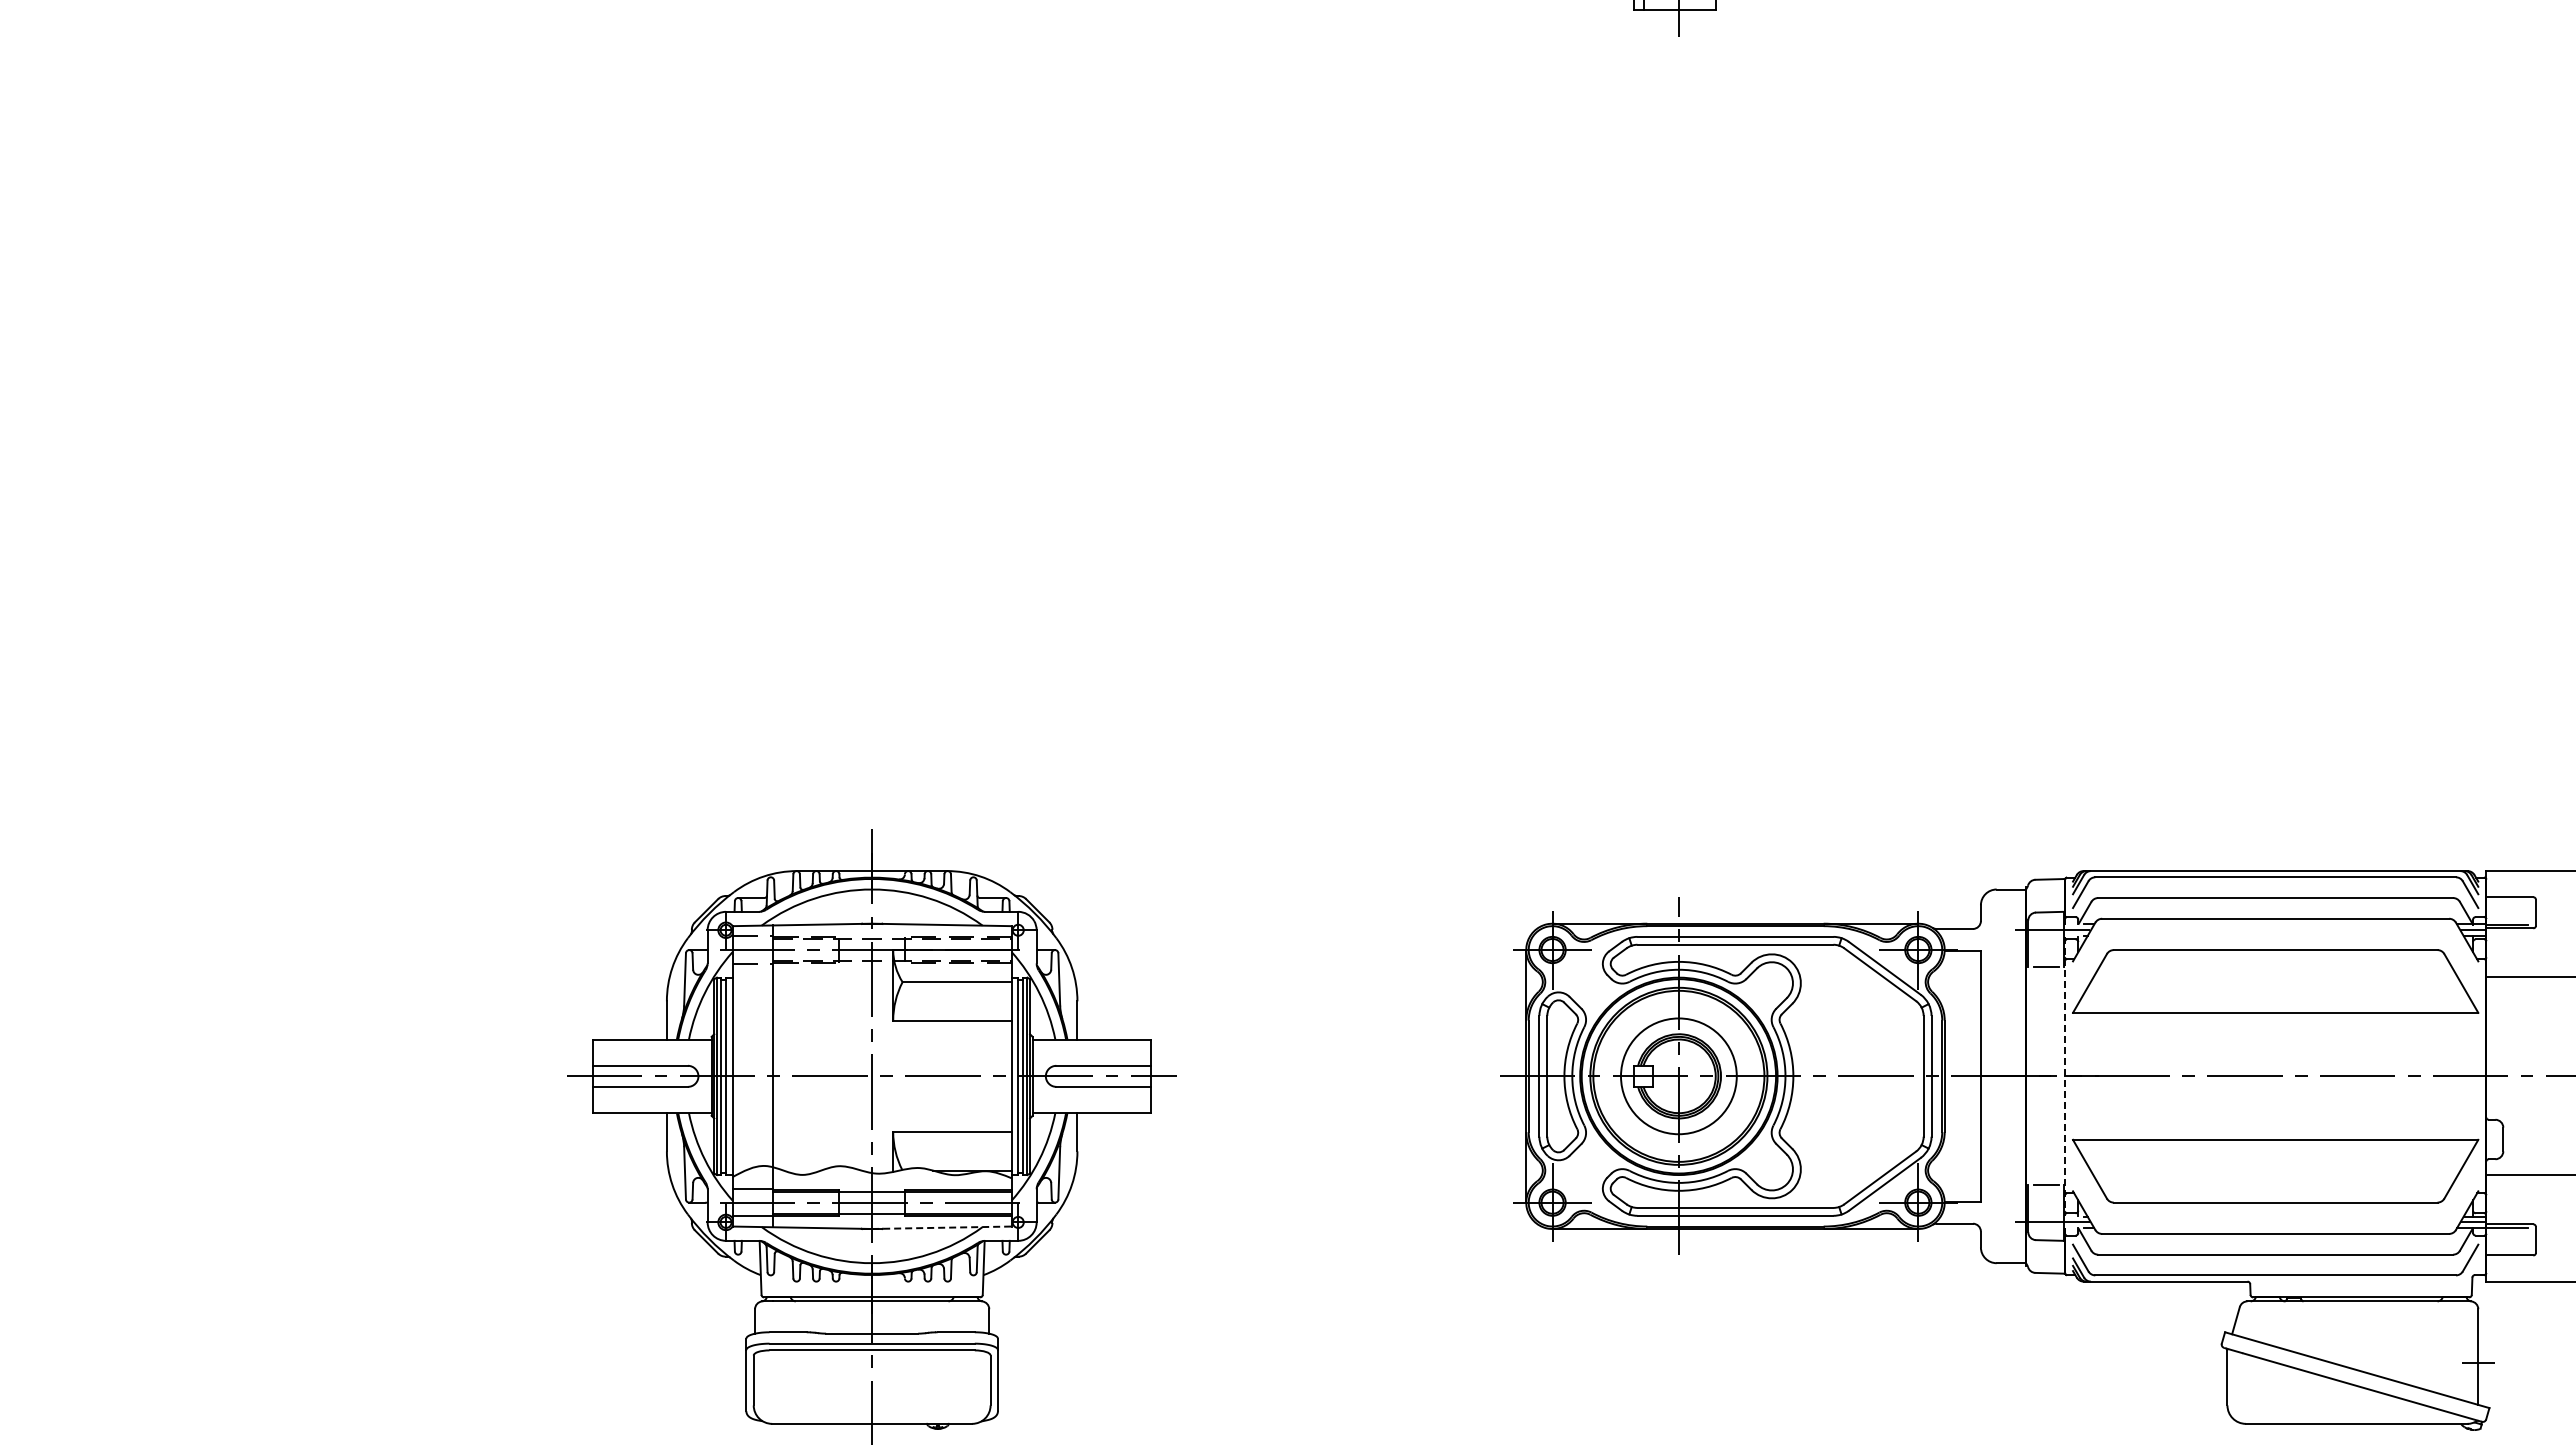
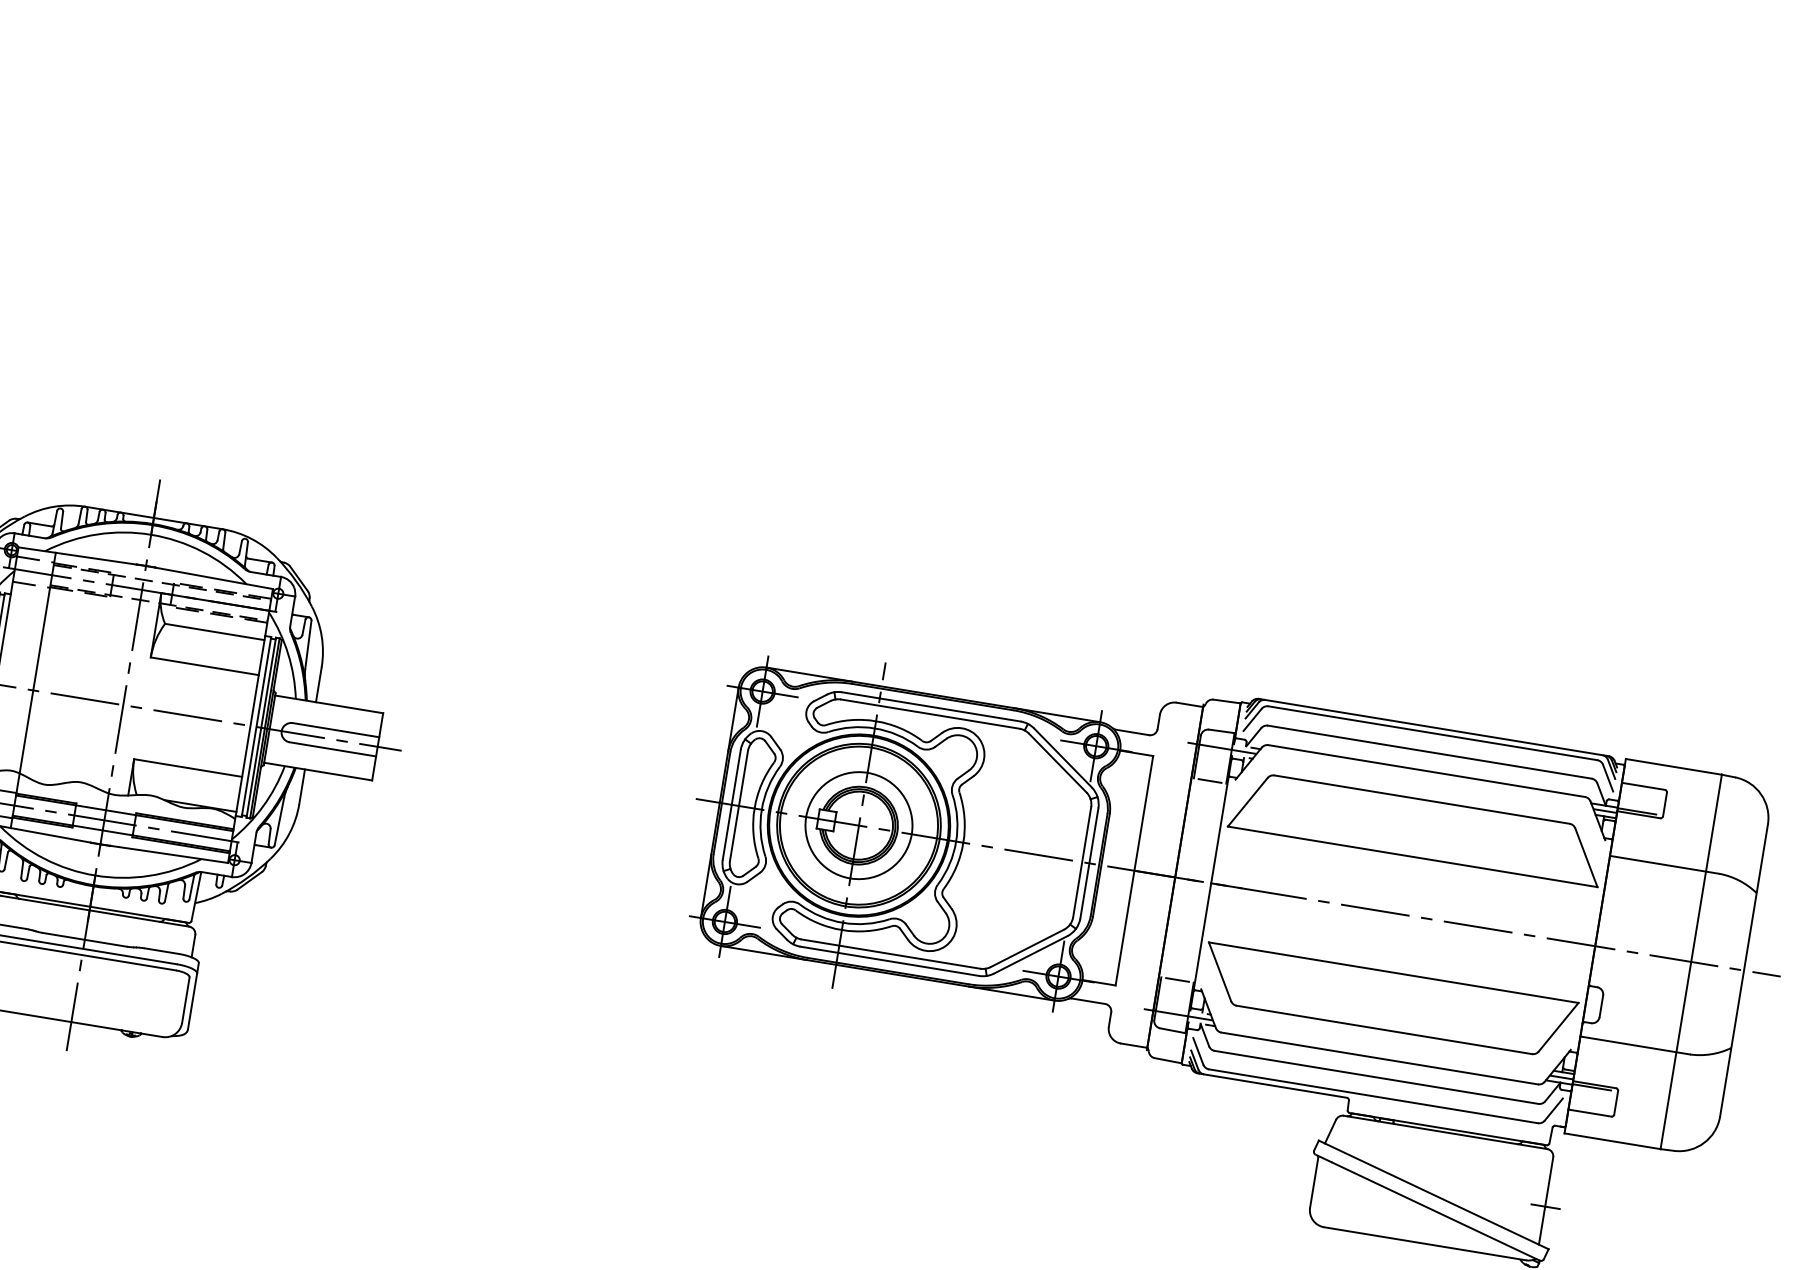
line: (2065, 1076) -> (1211, 883), dashed -> solid
line: (941, 1227) -> (163, 853), dashed -> solid

